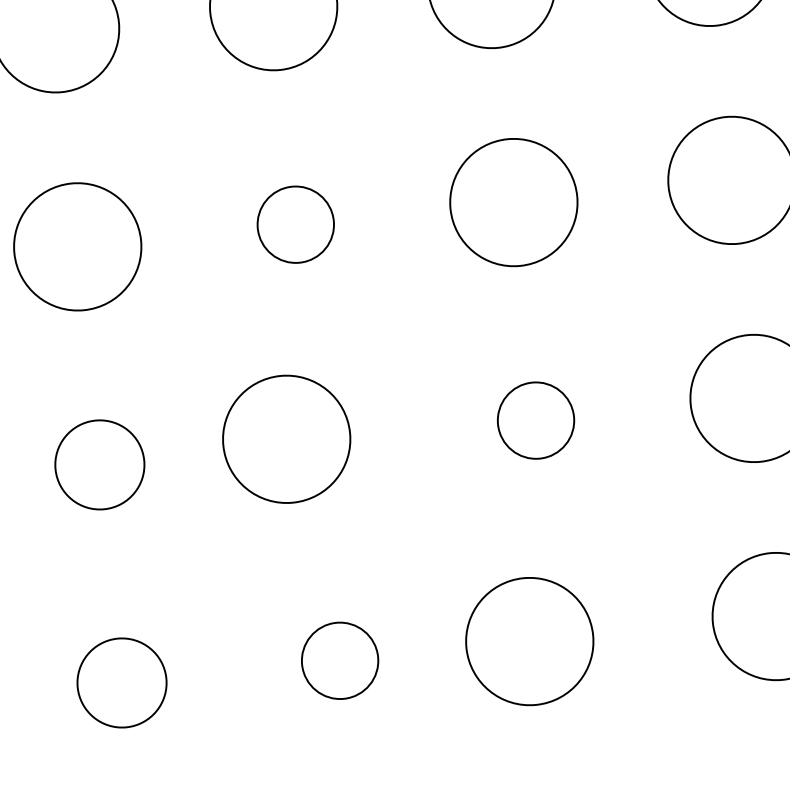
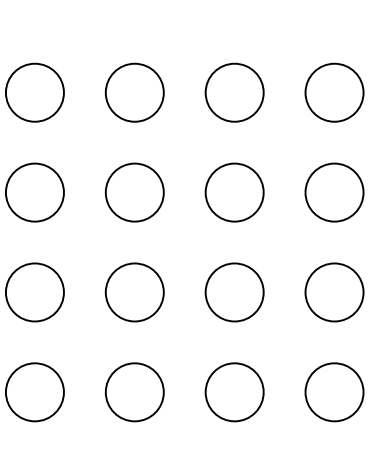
circle: (295, 224) -> (134, 192), size x1.67
circle: (535, 420) -> (234, 292), size x1.67
circle: (286, 439) -> (134, 292), moved
circle: (98, 465) -> (34, 292), size x1.43
circle: (529, 641) -> (234, 392), moved
circle: (339, 661) -> (134, 392), size x1.67
circle: (121, 683) -> (34, 392), size x1.43

